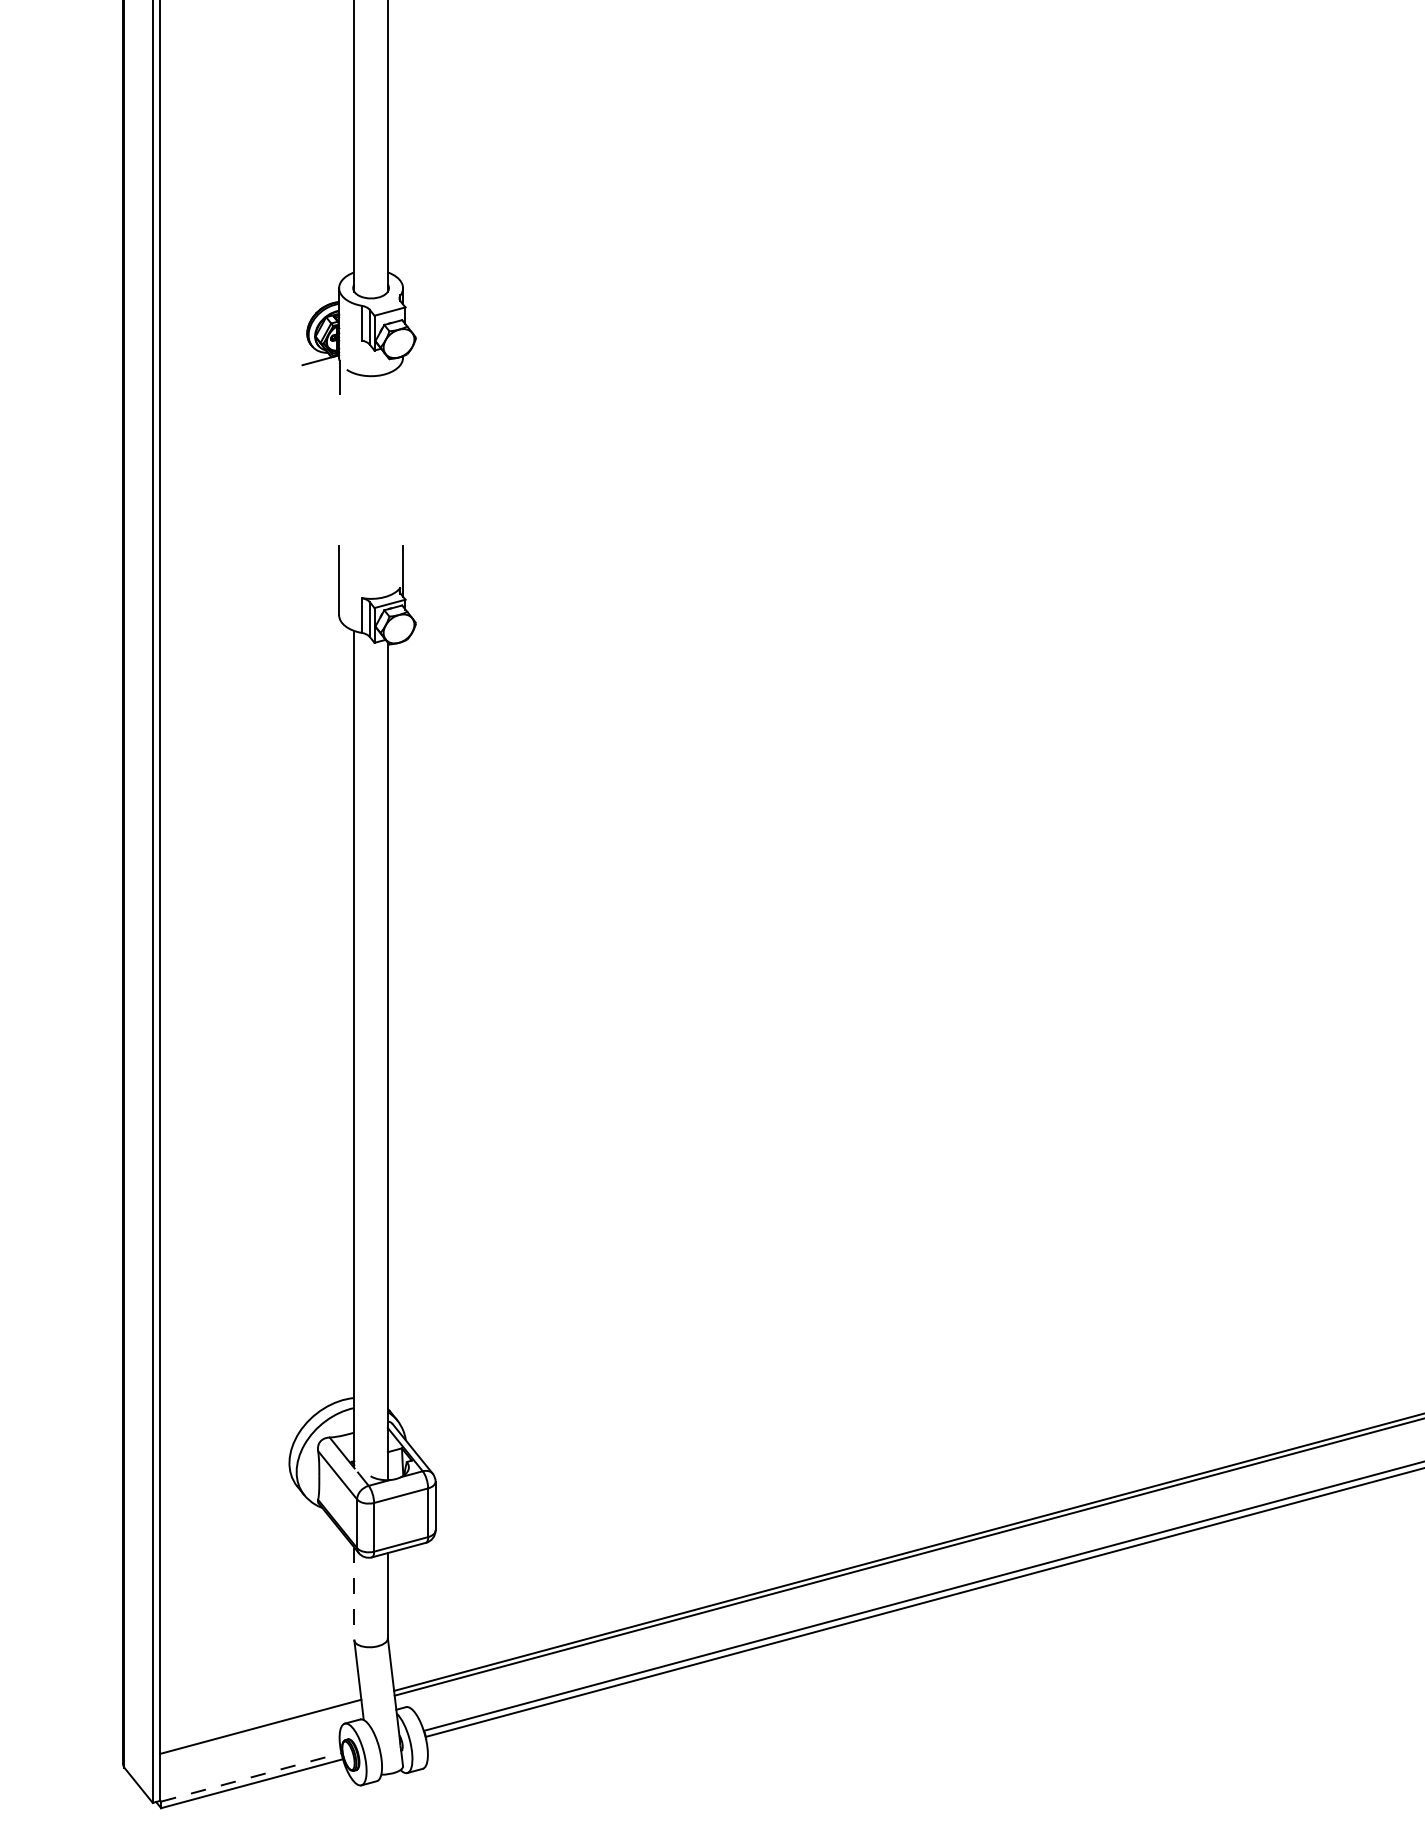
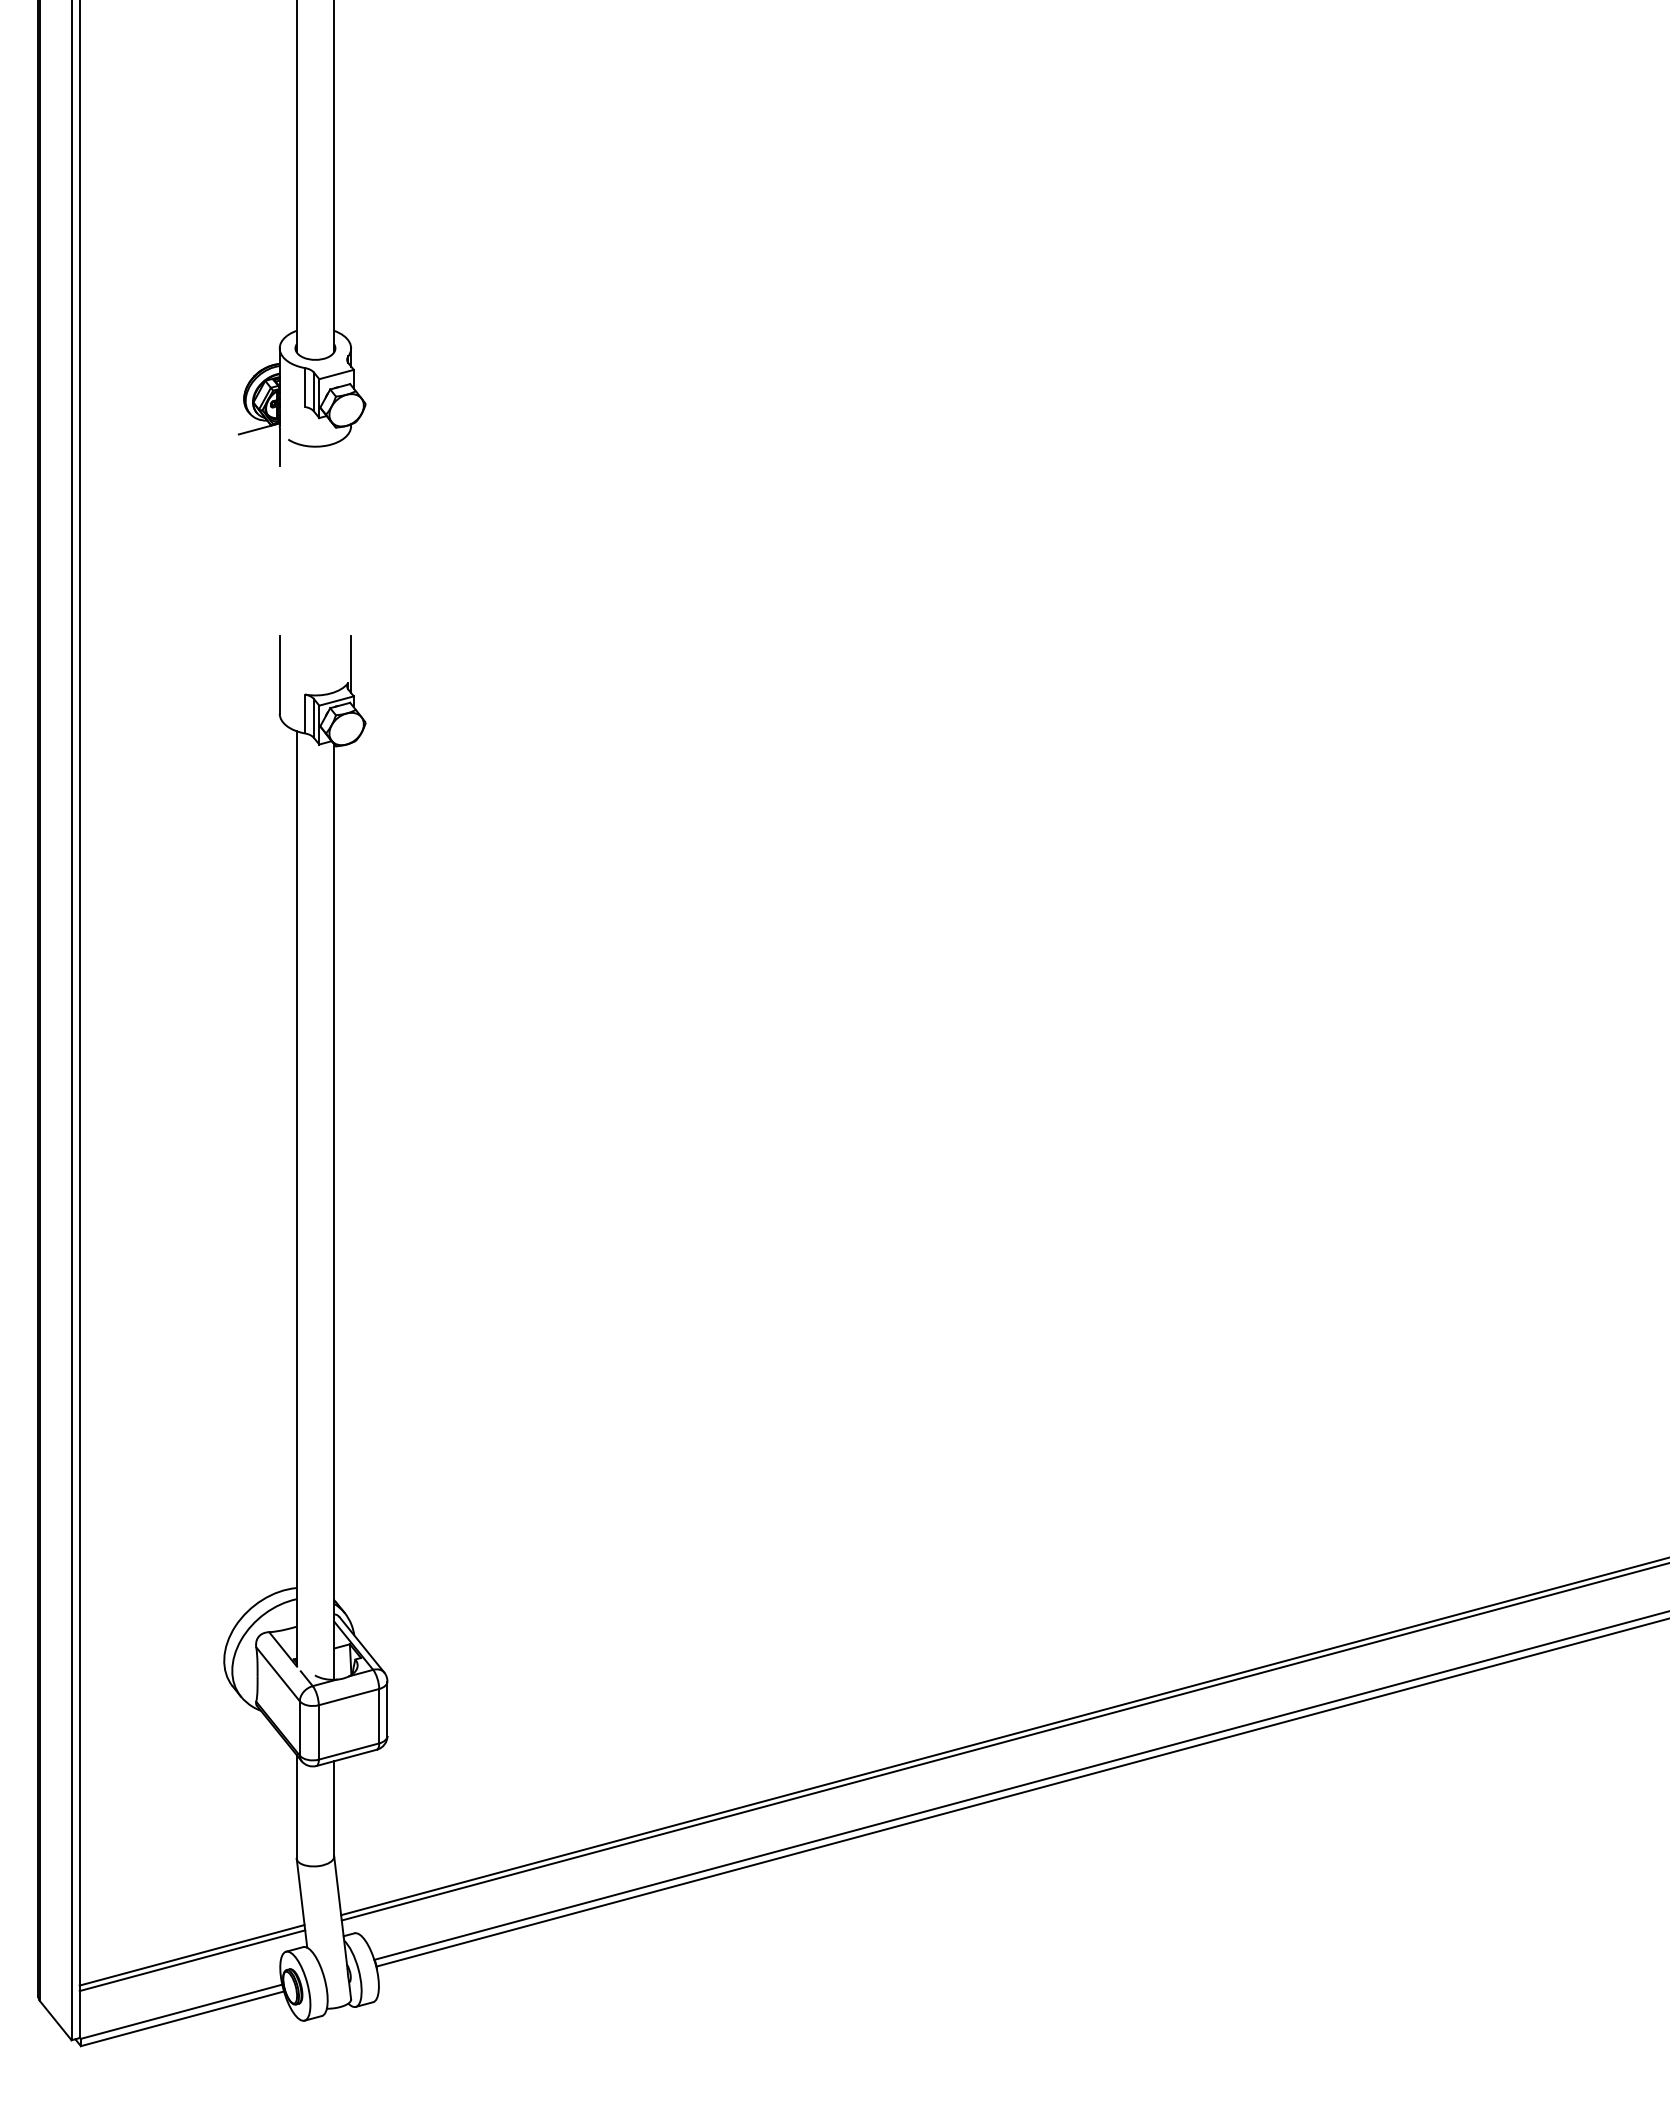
line: (354, 1593) -> (296, 1806), dashed -> solid
line: (261, 1731) -> (192, 1960), added
line: (252, 1777) -> (182, 2011), dashed -> solid

